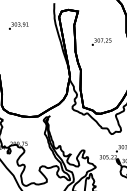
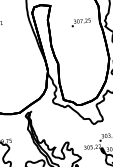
text: (101, 41) -> (81, 22), moved

